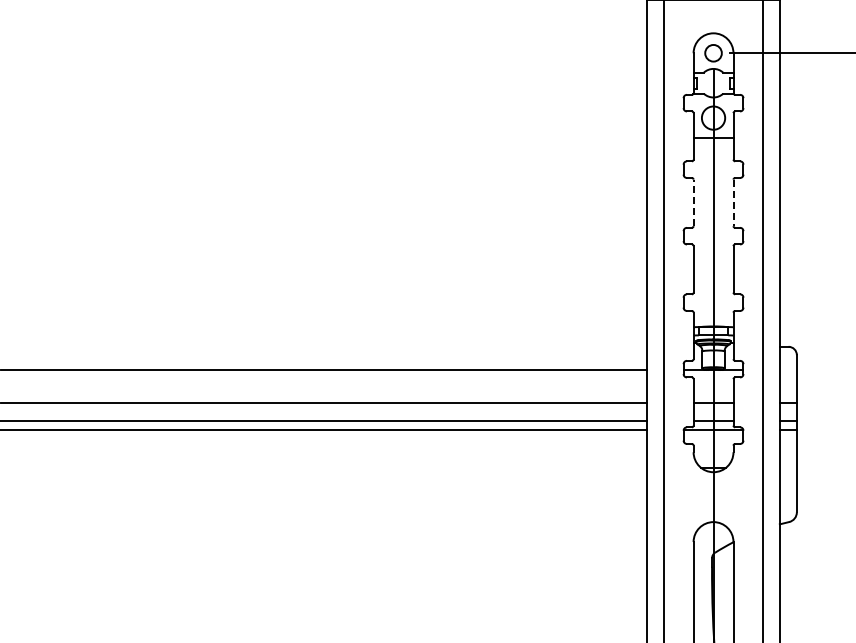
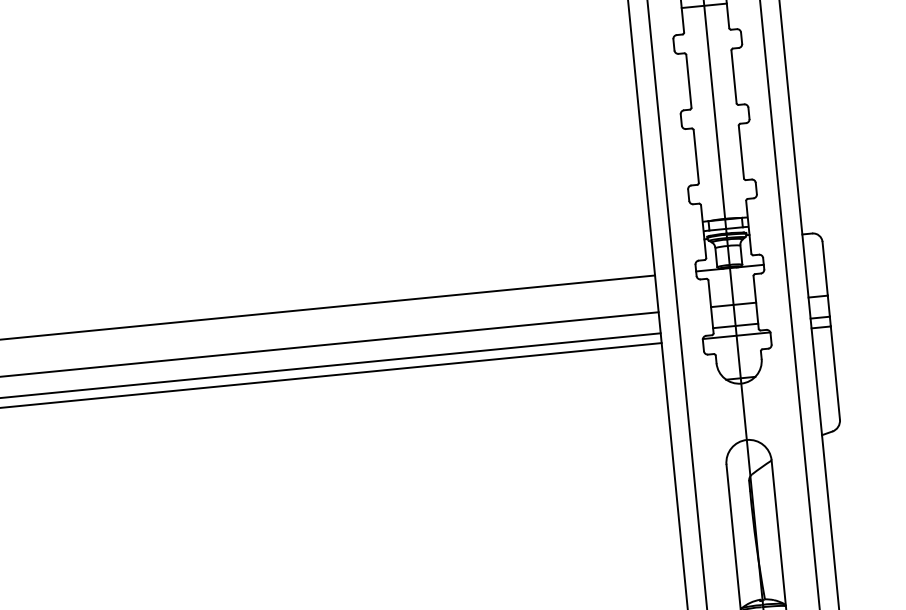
line: (693, 202) -> (688, 80), dashed -> solid
line: (733, 203) -> (734, 77), dashed -> solid

